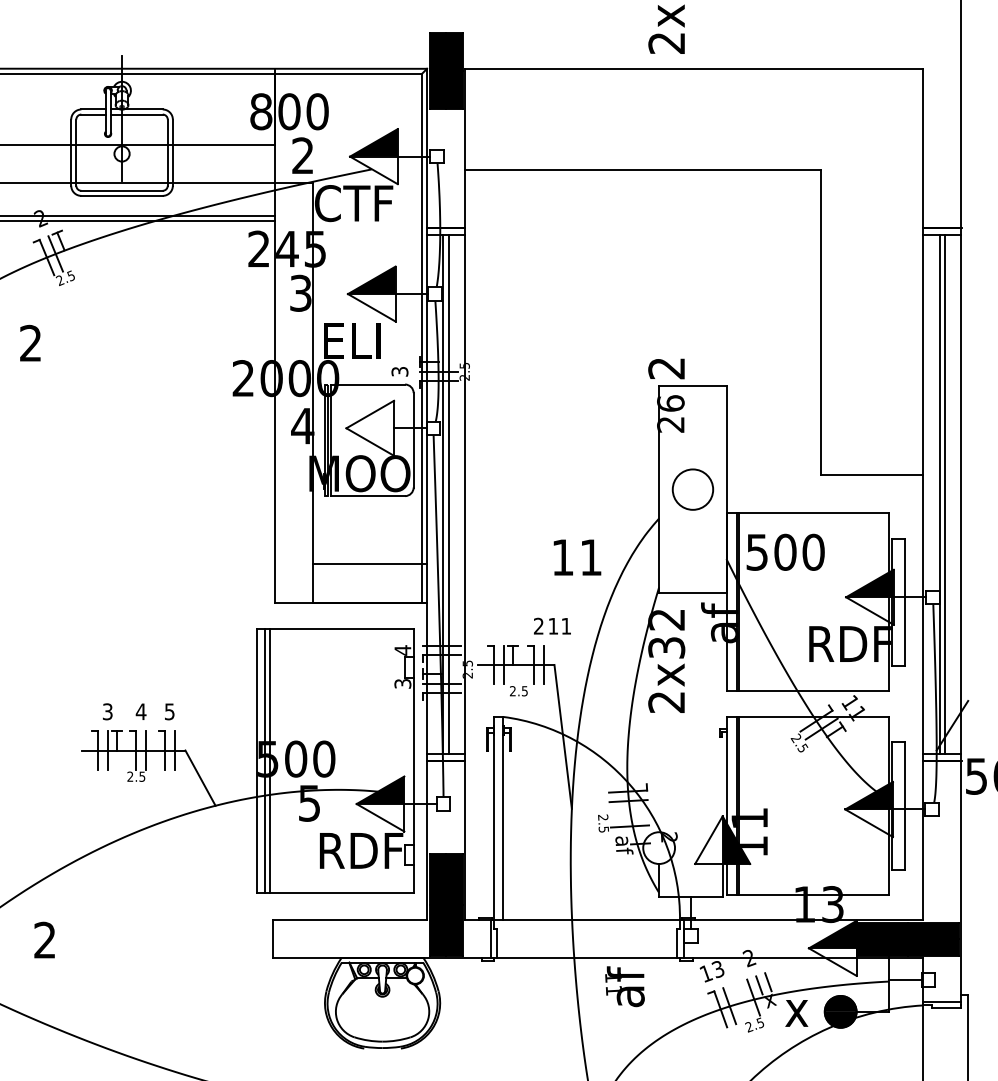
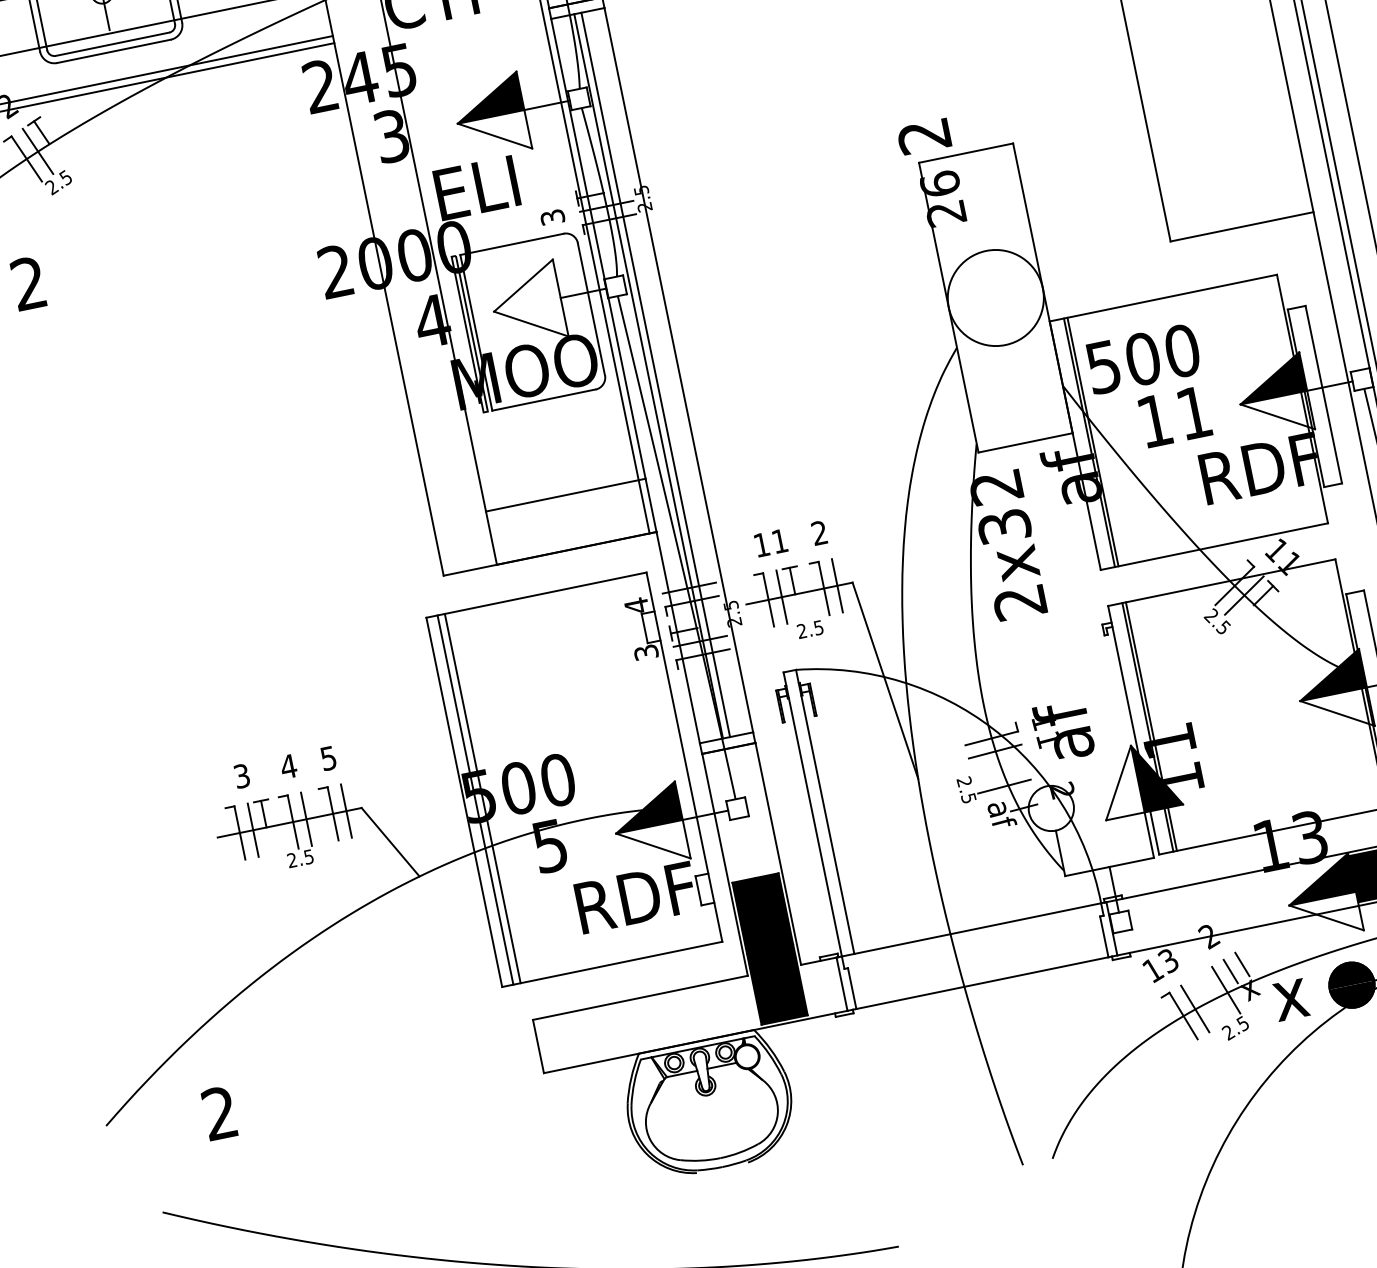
circle: (692, 489) -> (995, 297), size x1.67
text: (577, 557) -> (1175, 416), moved
text: (559, 626) -> (770, 543), moved
text: (624, 986) -> (1062, 731), moved

